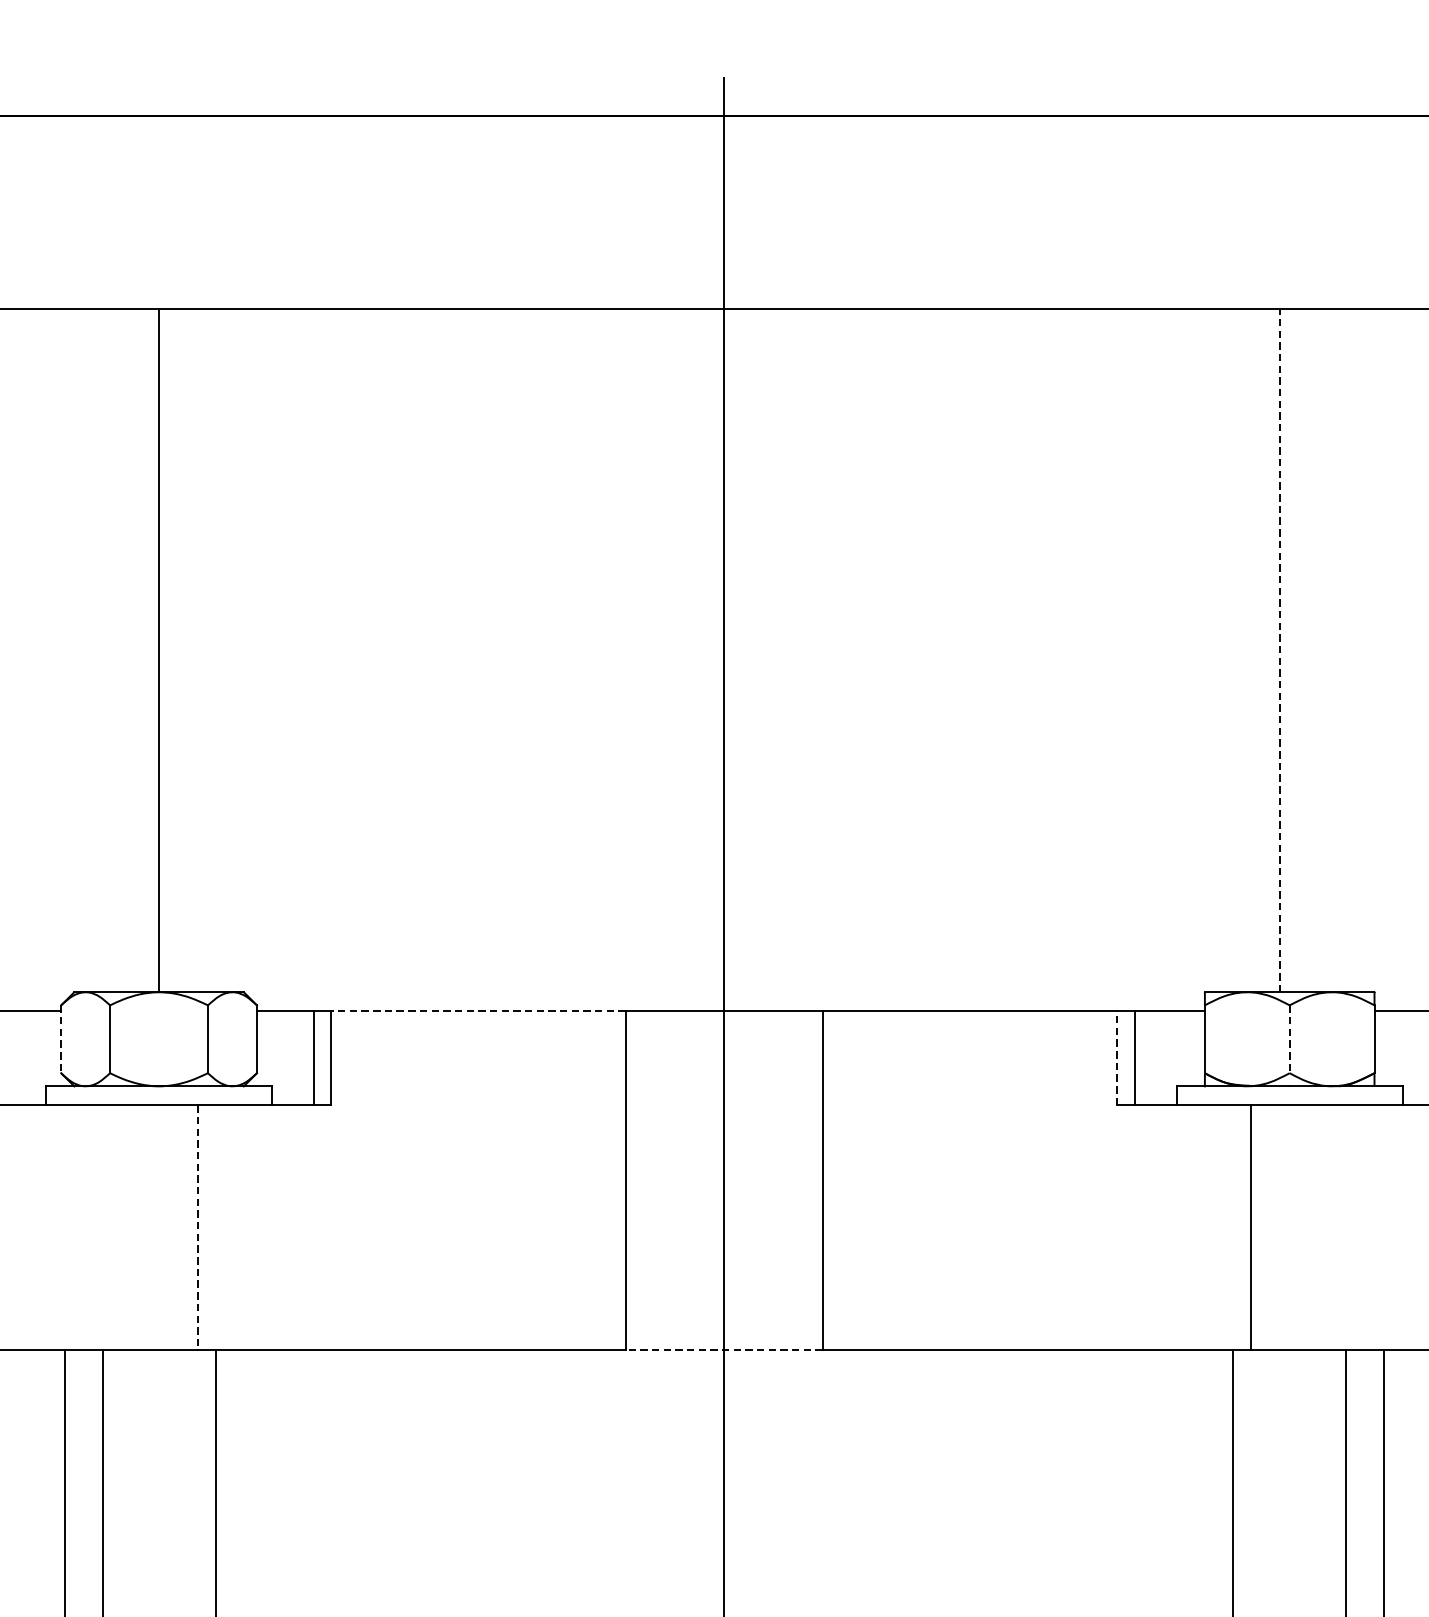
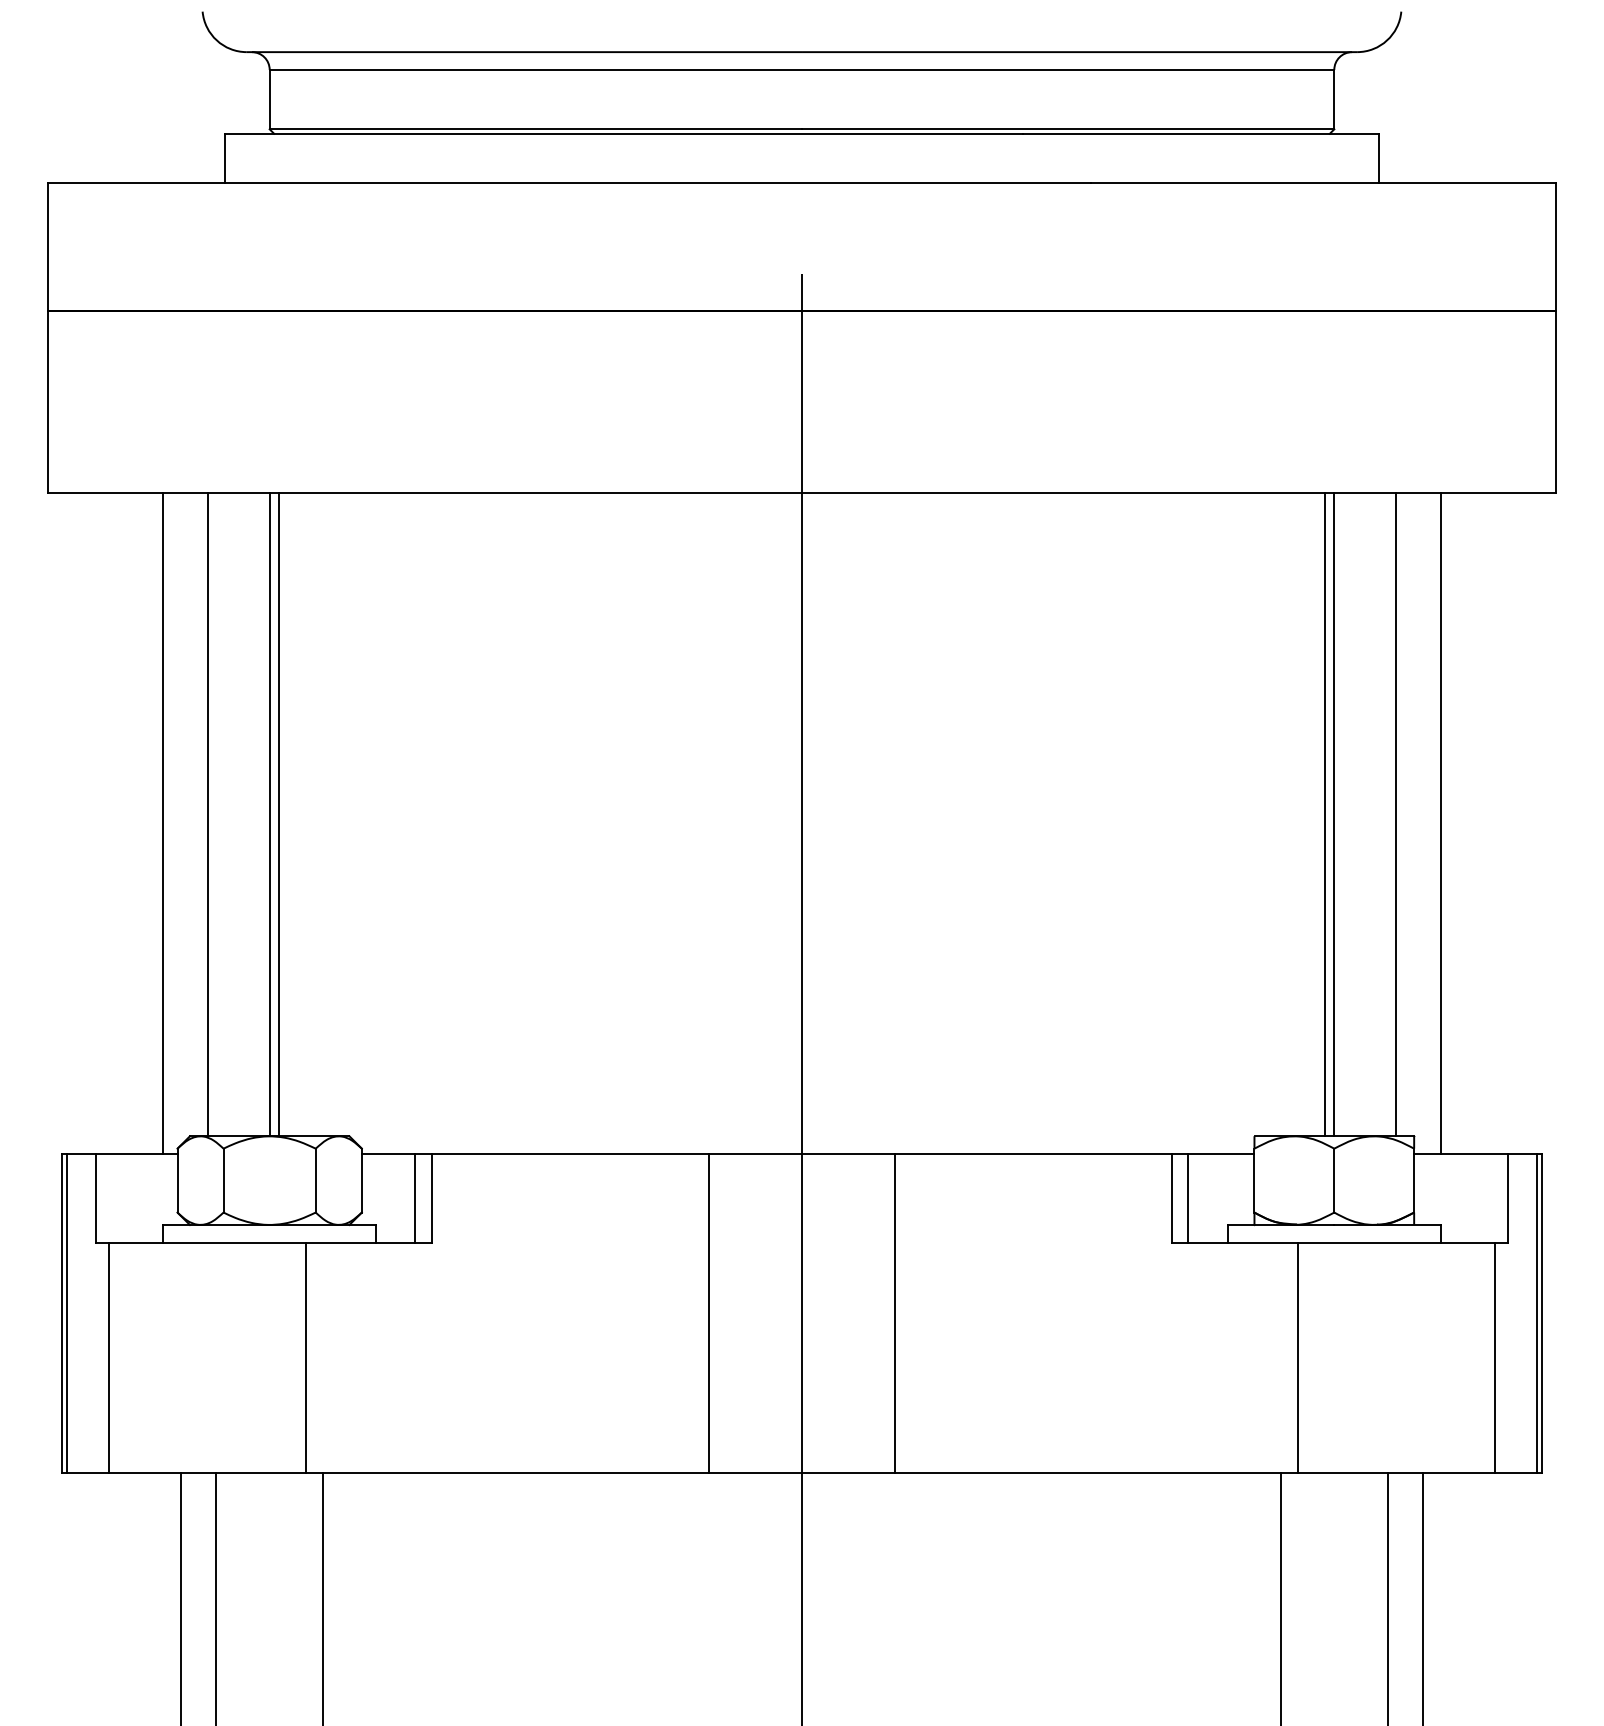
line: (93, 650) -> (207, 814), added
line: (168, 650) -> (278, 814), added
line: (1280, 650) -> (1325, 814), dashed -> solid
line: (1289, 650) -> (1334, 814), added
line: (1355, 650) -> (1396, 814), added
line: (46, 660) -> (163, 823), added
line: (1402, 660) -> (1440, 823), added
line: (478, 1011) -> (570, 1154), dashed -> solid
line: (61, 1039) -> (177, 1180), dashed -> solid
line: (1289, 1039) -> (1334, 1180), dashed -> solid
line: (1117, 1057) -> (1172, 1197), dashed -> solid
line: (198, 1228) -> (306, 1358), dashed -> solid
line: (723, 1350) -> (801, 1473), dashed -> solid

